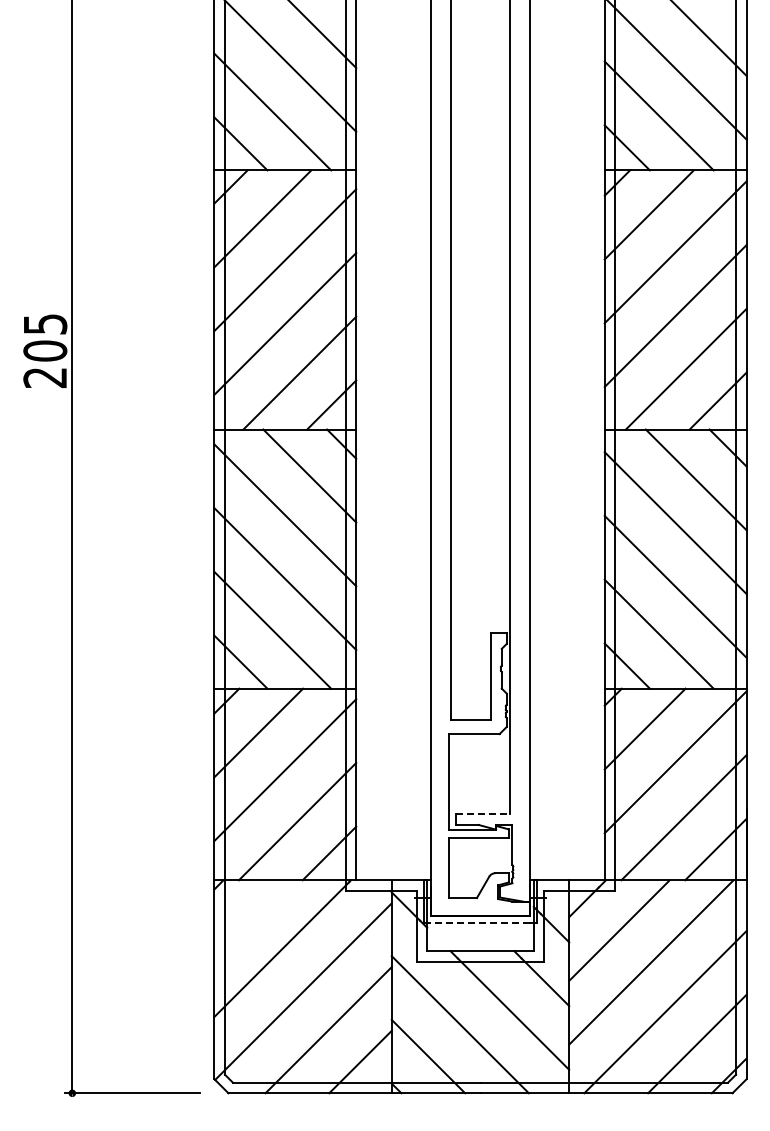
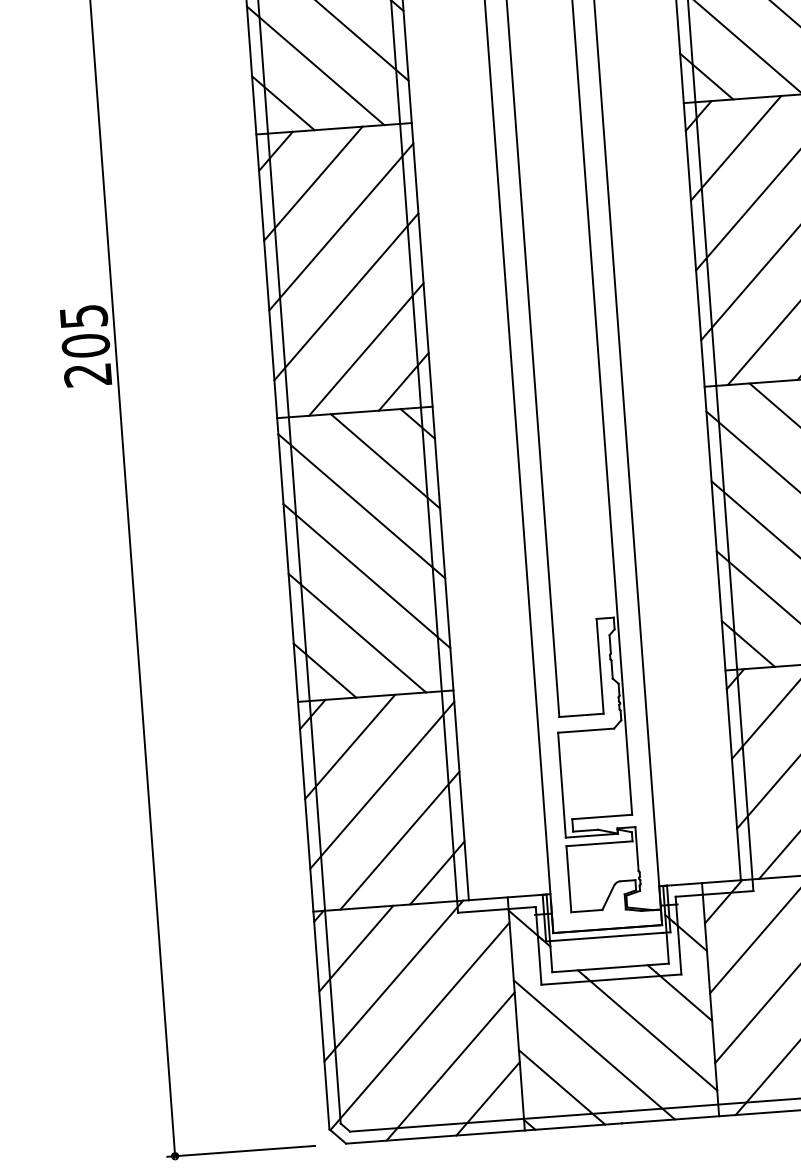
line: (483, 813) -> (602, 816), dashed -> solid
line: (250, 916) -> (355, 948), added
line: (477, 922) -> (604, 936), dashed -> solid

